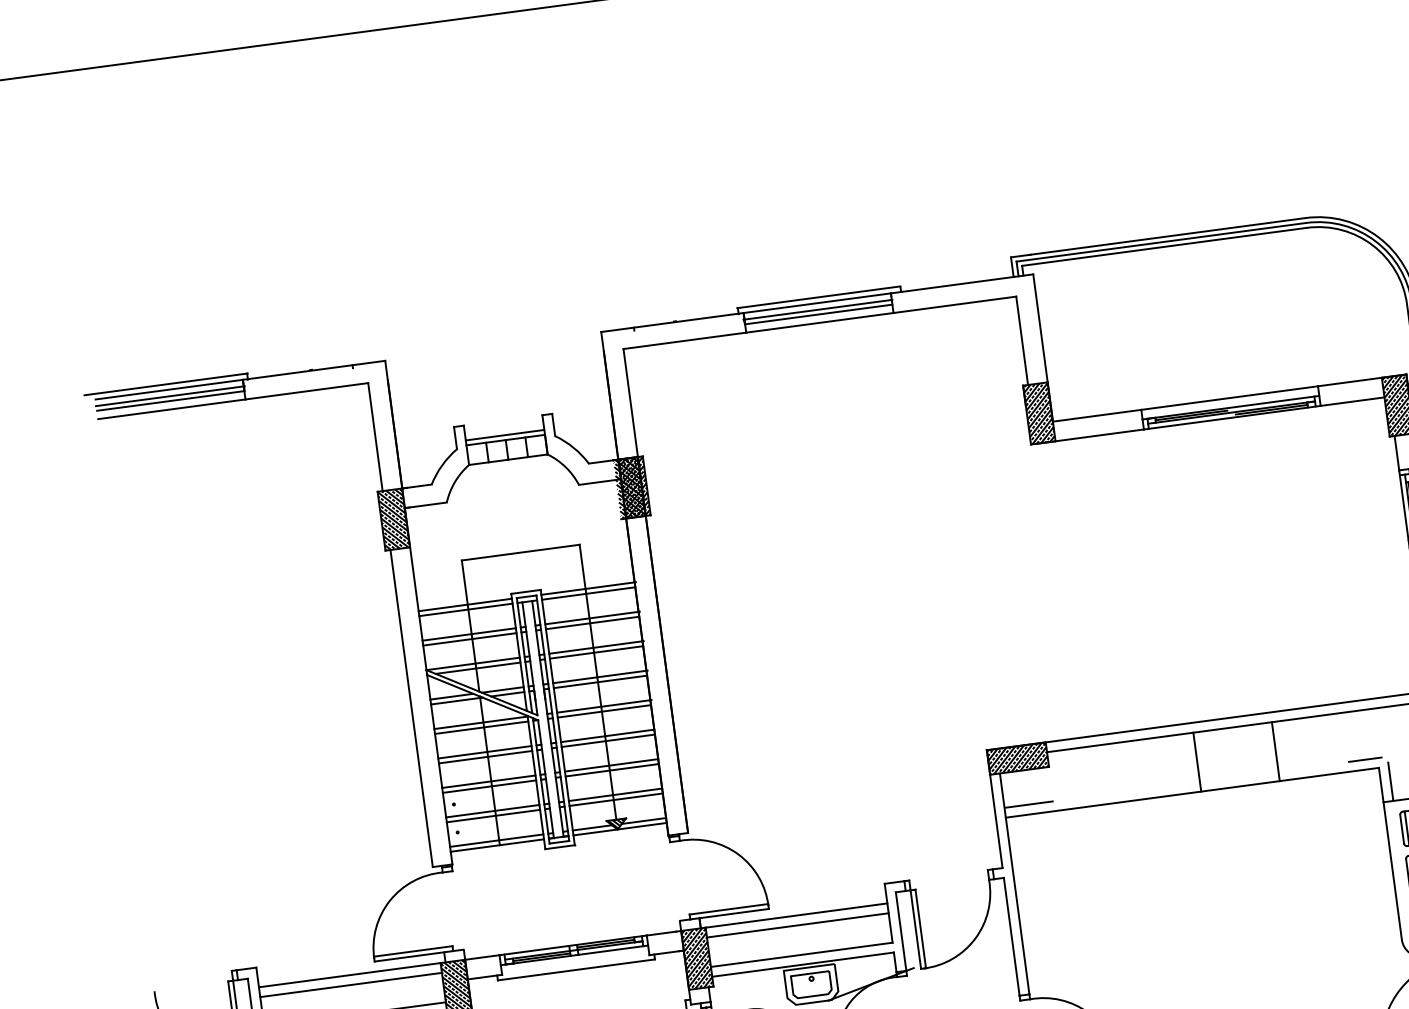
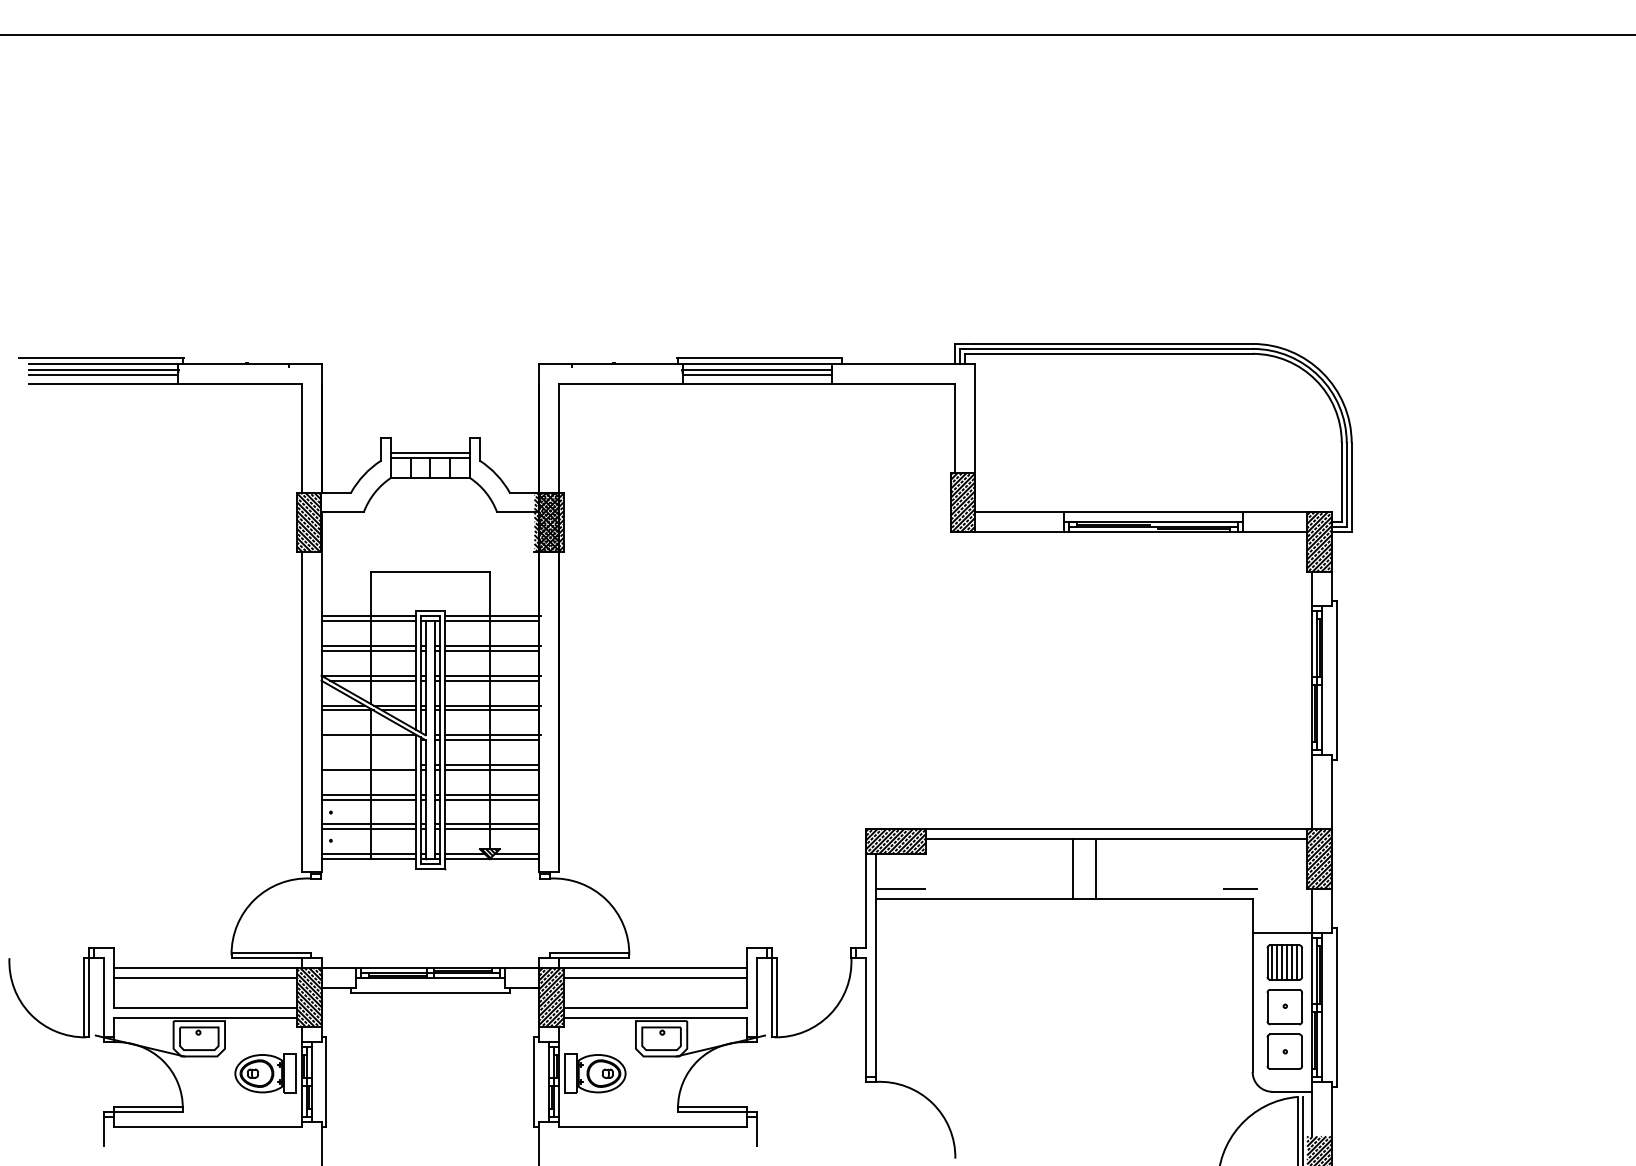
line: (481, 728) -> (368, 740), removed
line: (484, 751) -> (368, 764), removed
line: (1275, 751) -> (1095, 868), moved
line: (1390, 781) -> (1262, 913), removed

